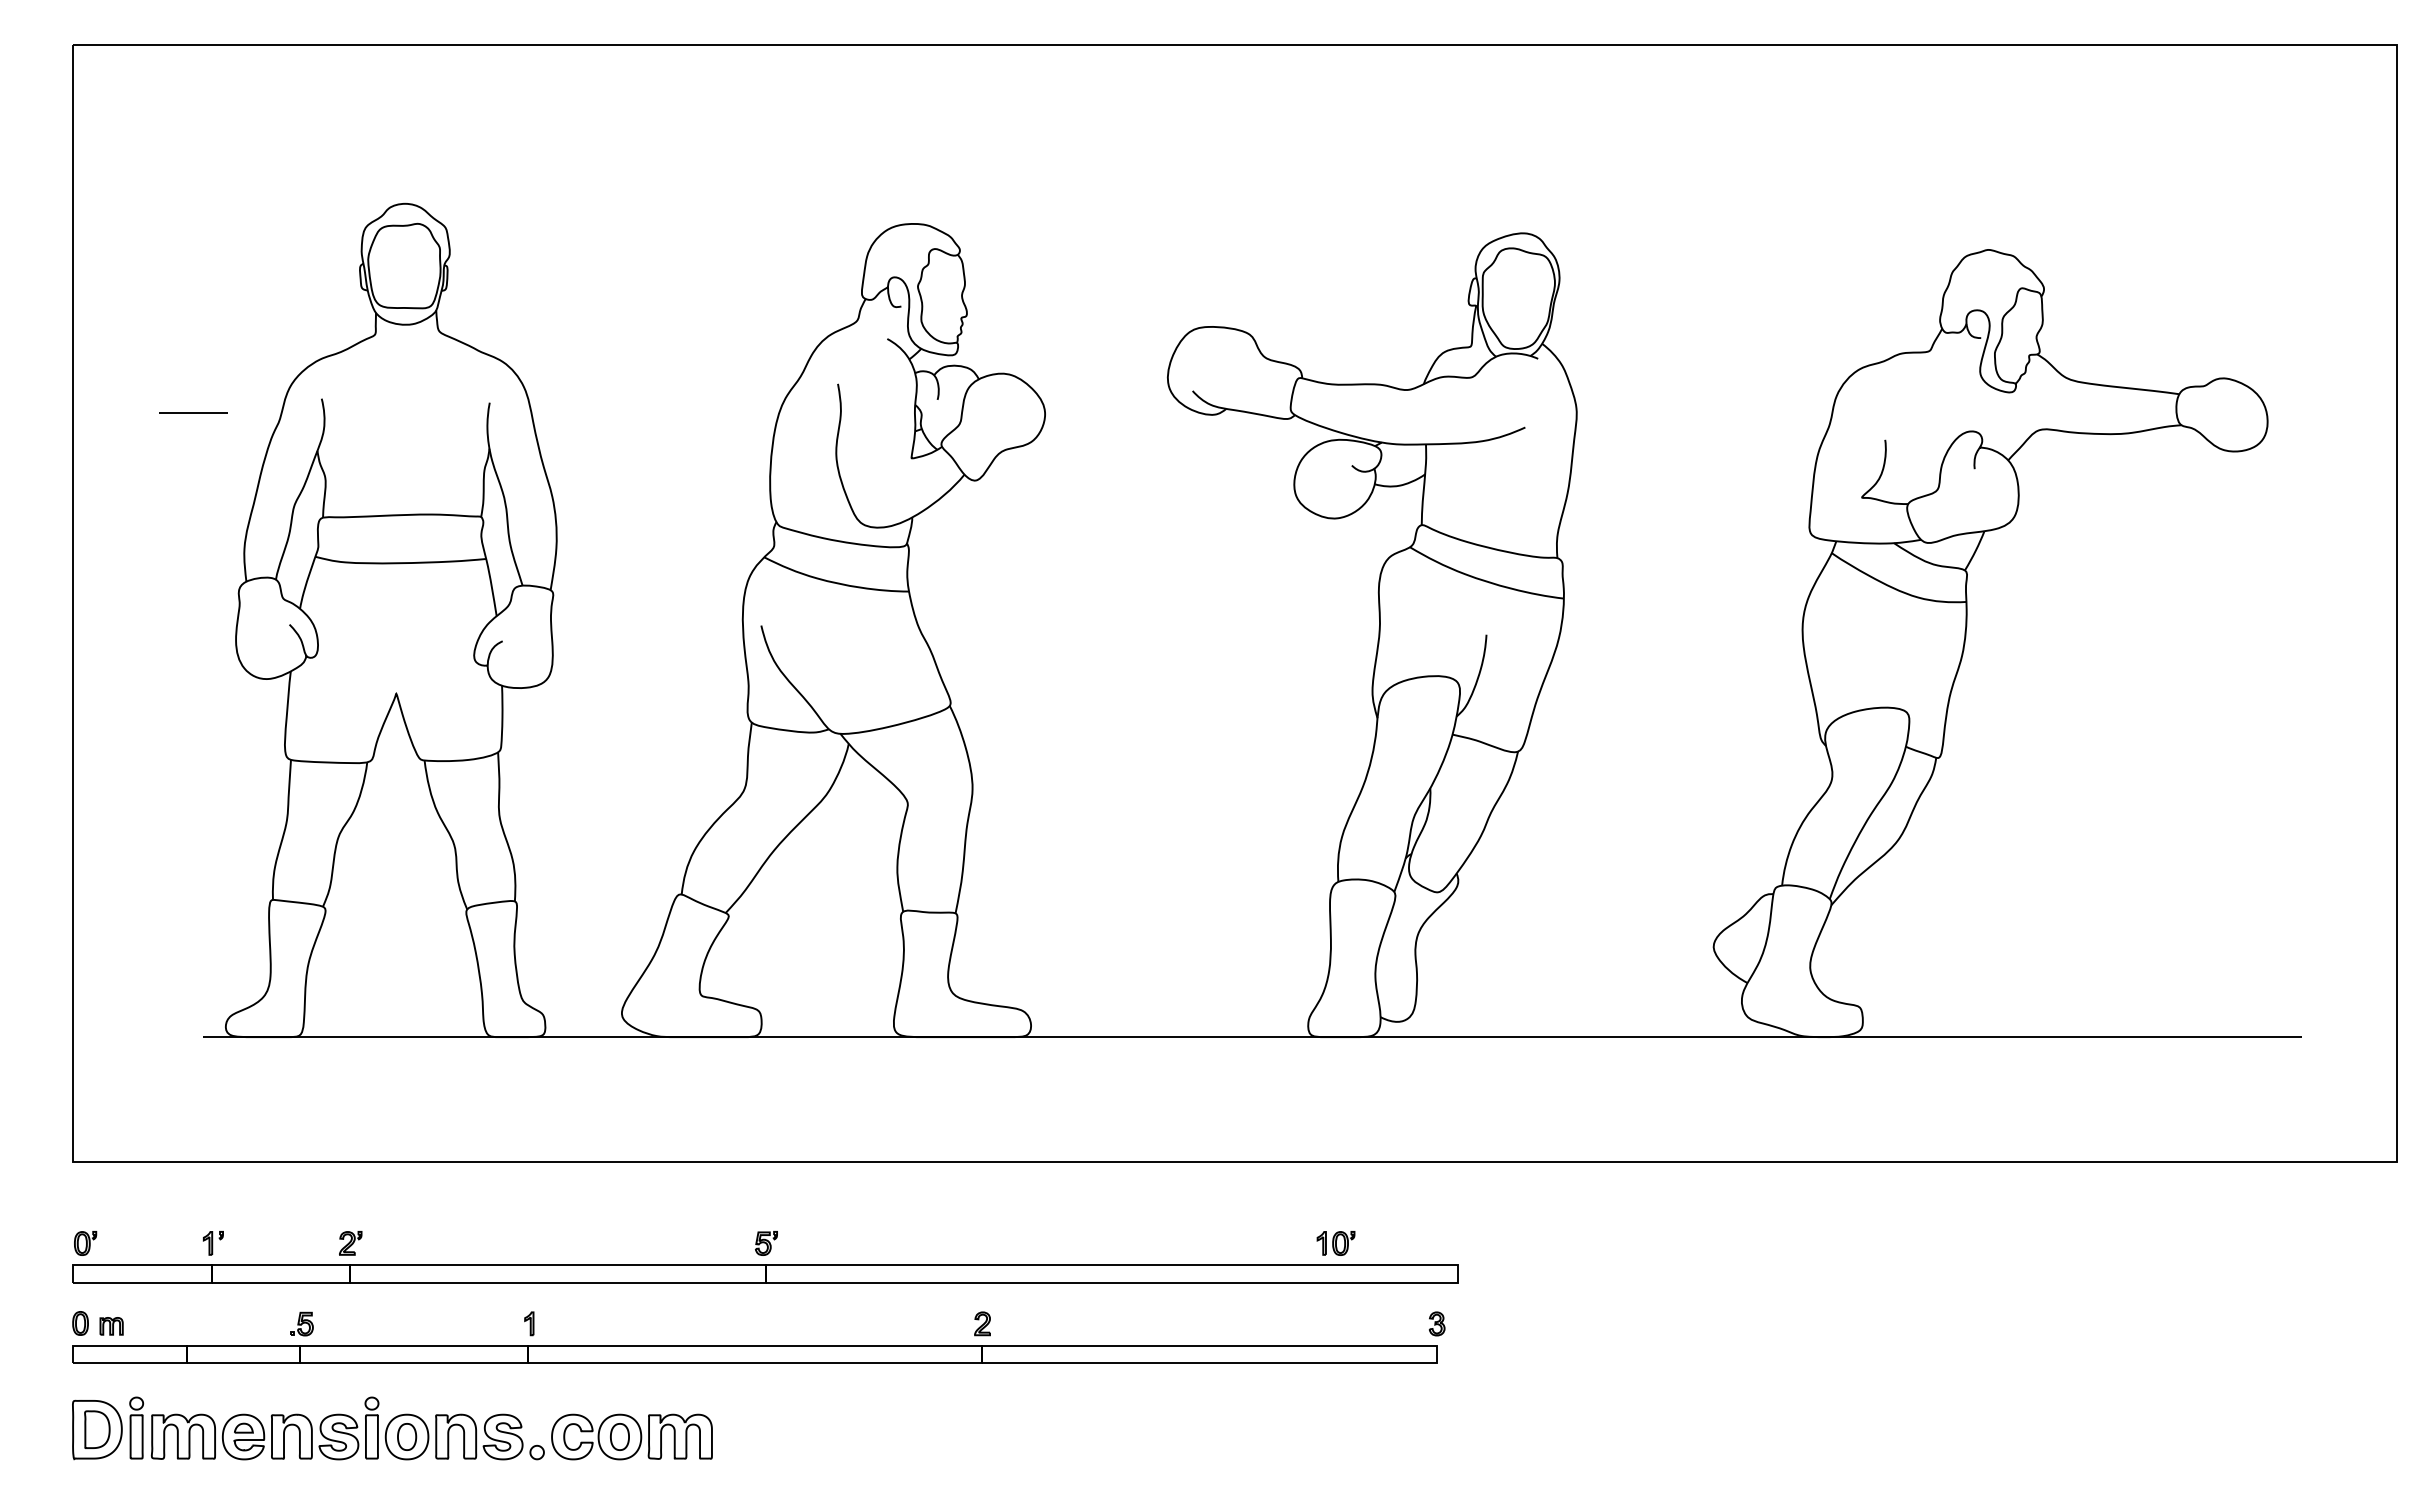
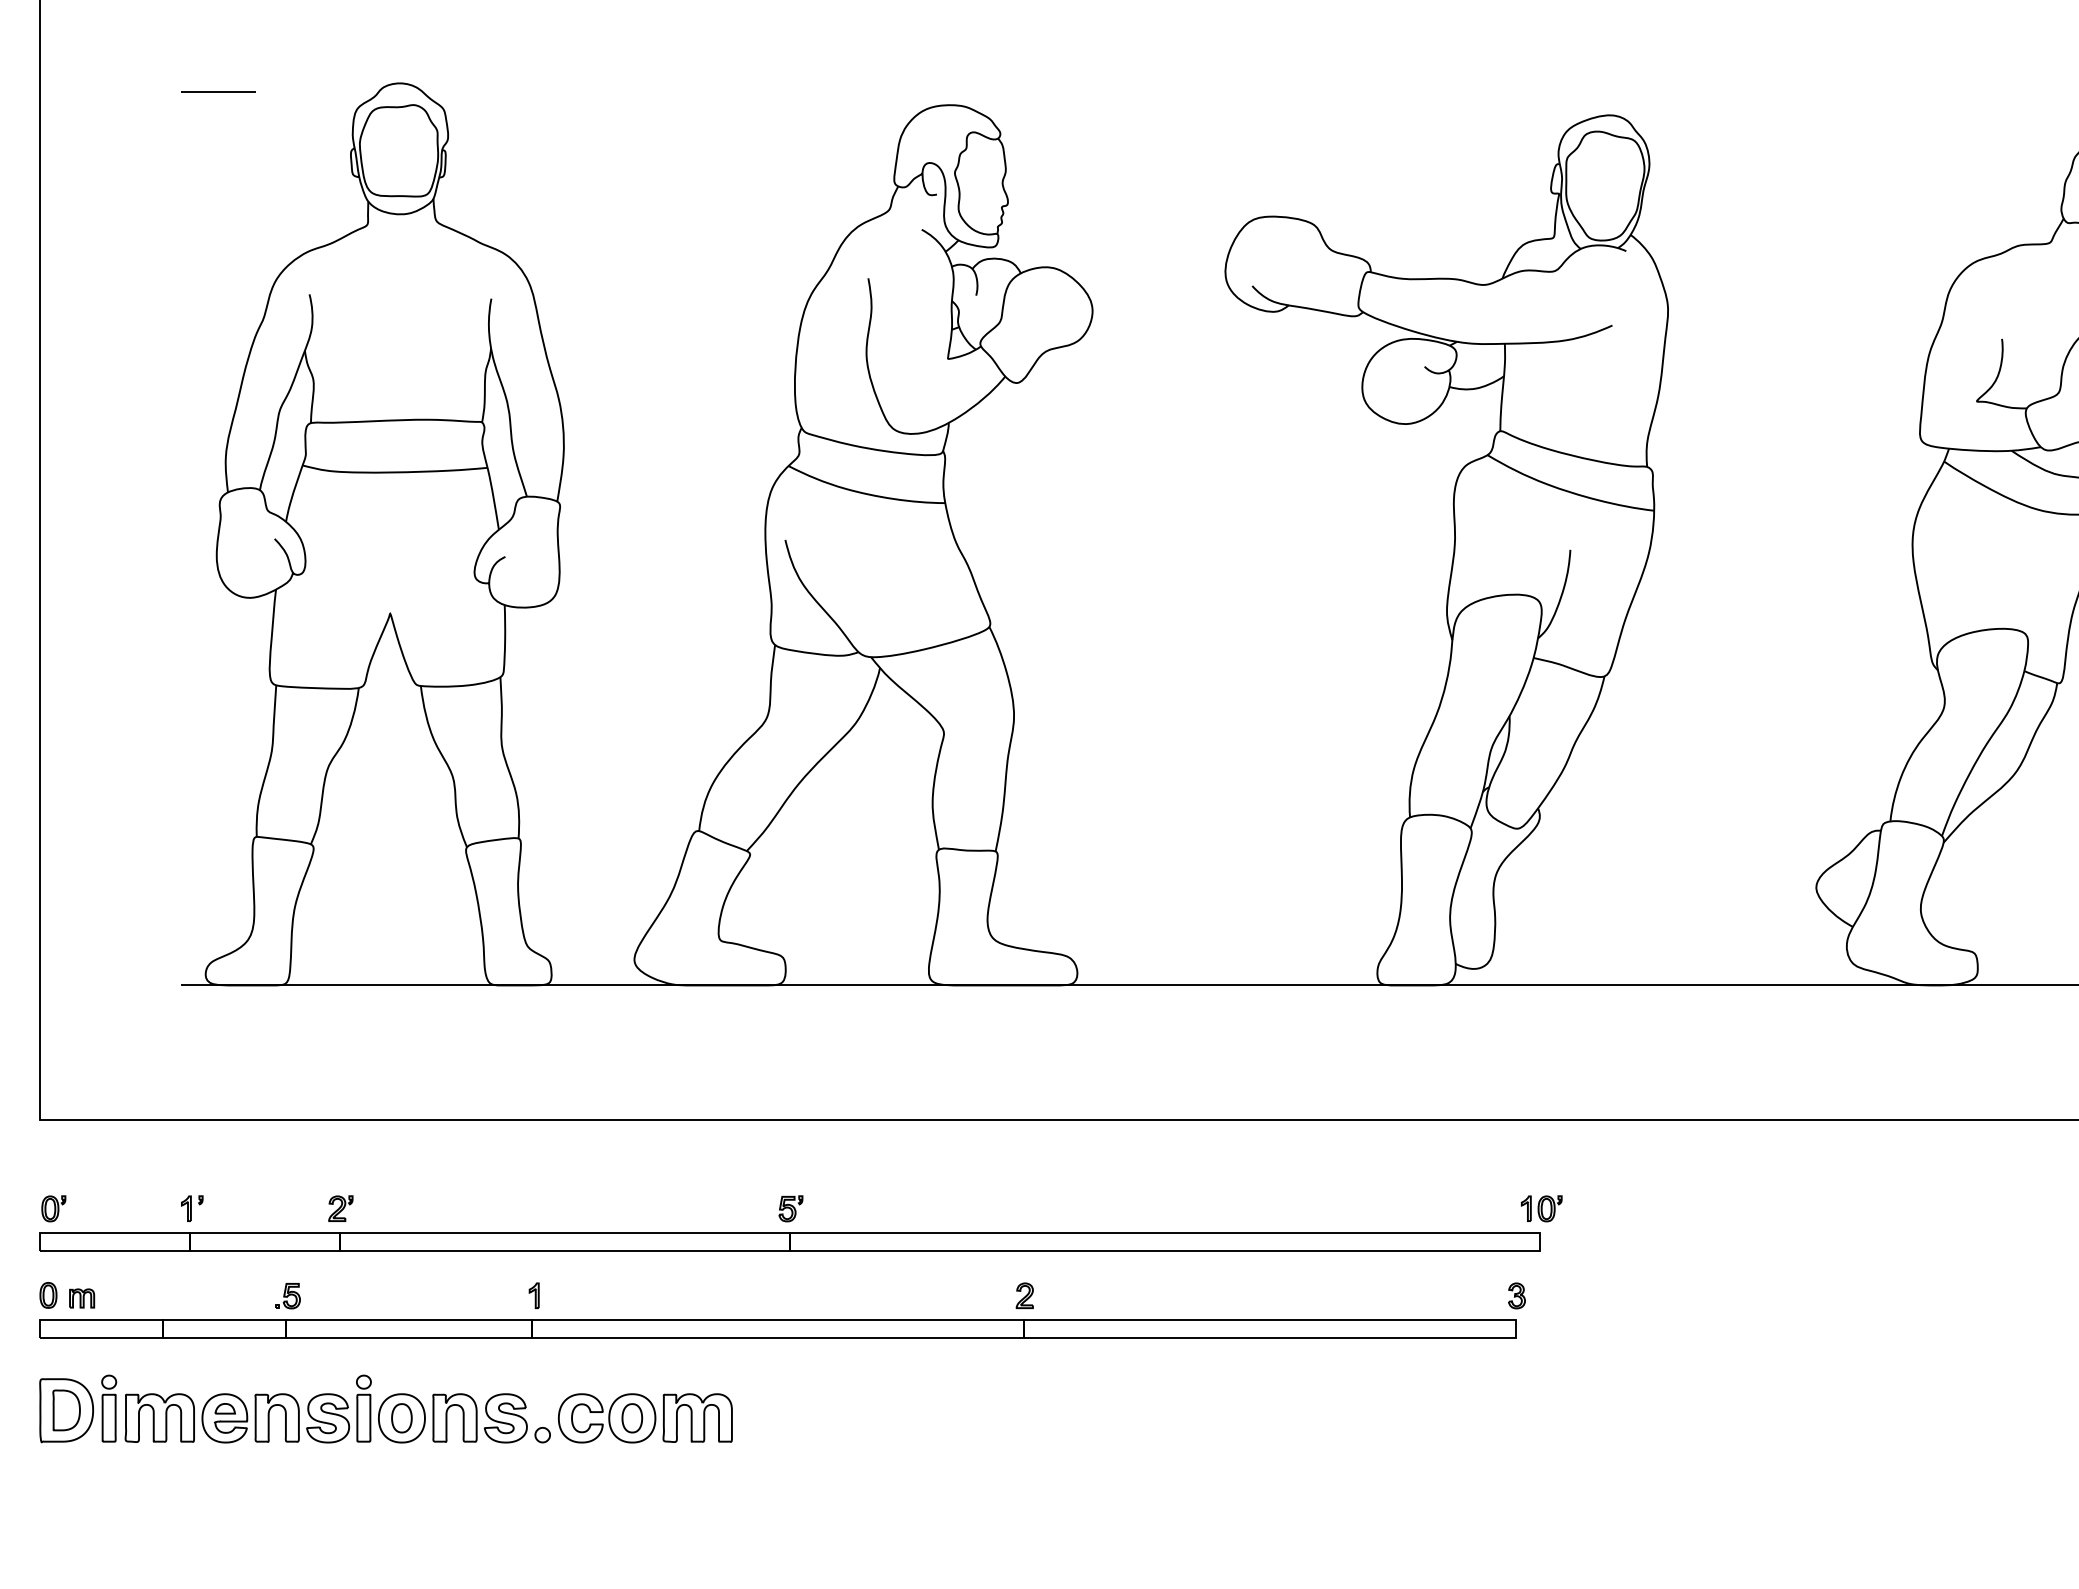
line: (193, 412) -> (218, 91), moved
part: (1335, 1243) -> (1541, 1208), moved

